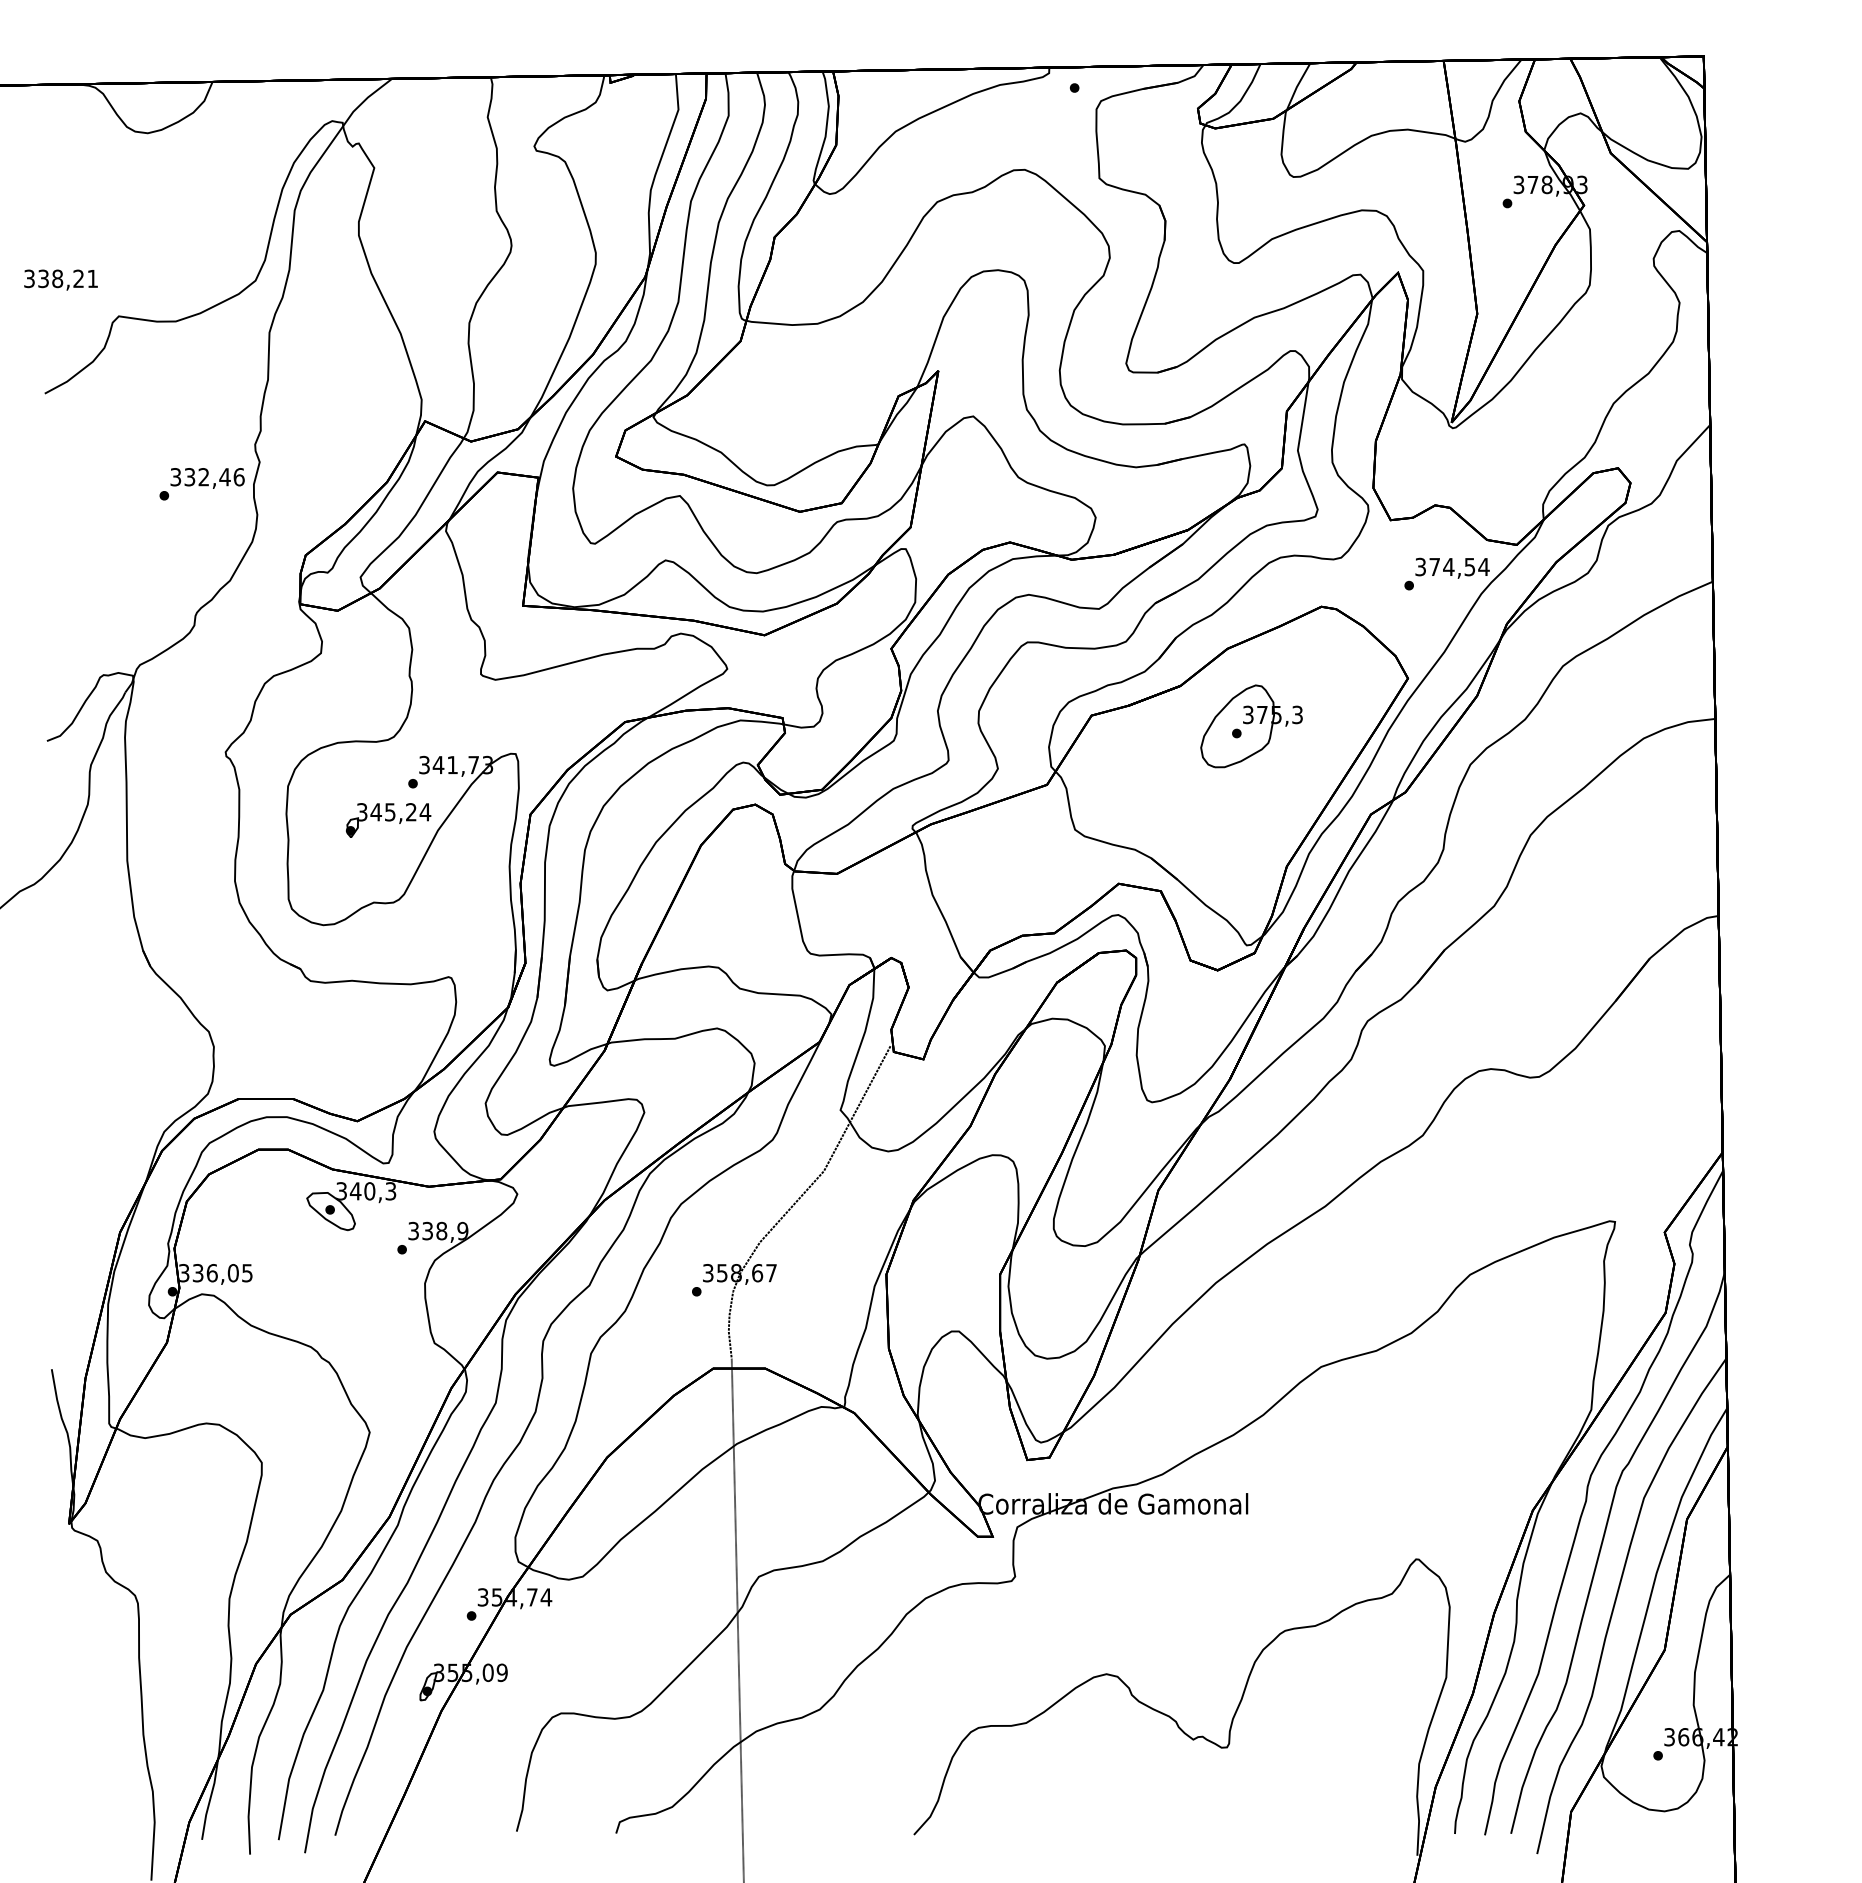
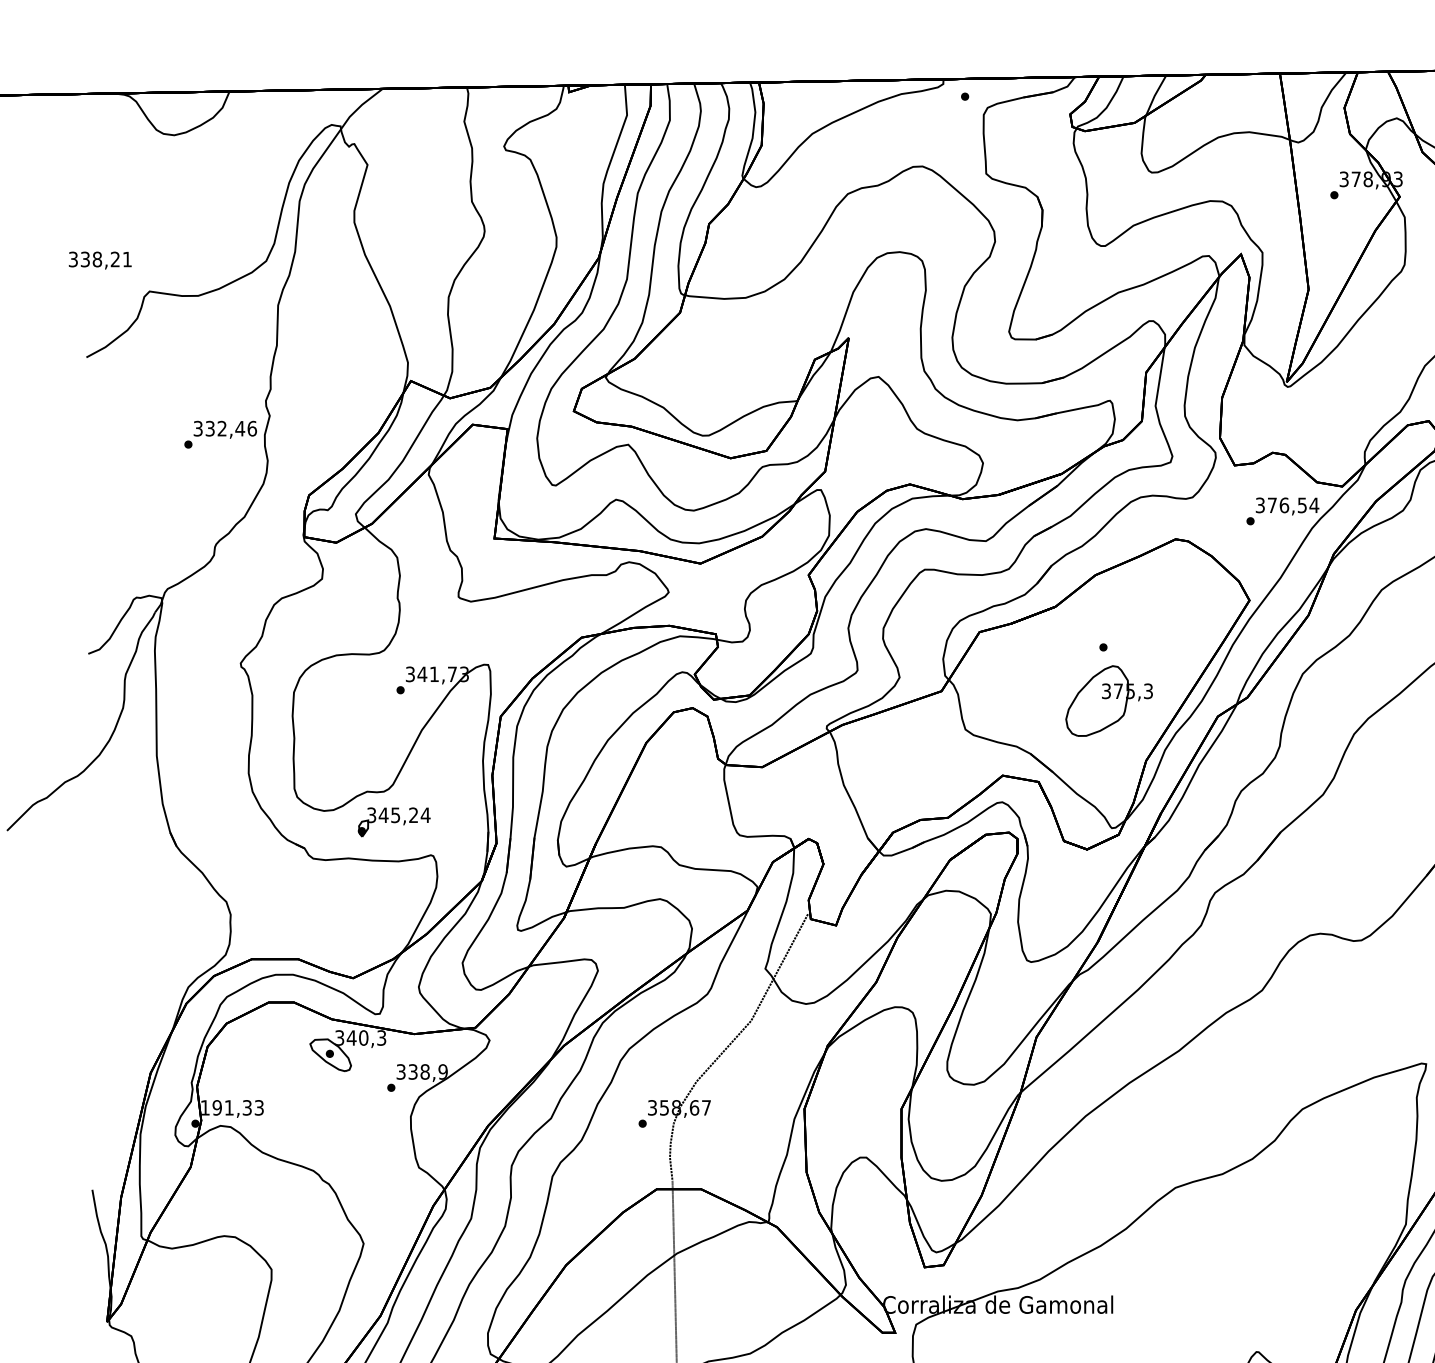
text: (1448, 566) -> (1284, 504), 374,54 -> 376,54
part: (1251, 726) -> (1109, 701), moved
part: (388, 820) -> (394, 822), moved
text: (215, 1273) -> (232, 1108), 336,05 -> 191,33

